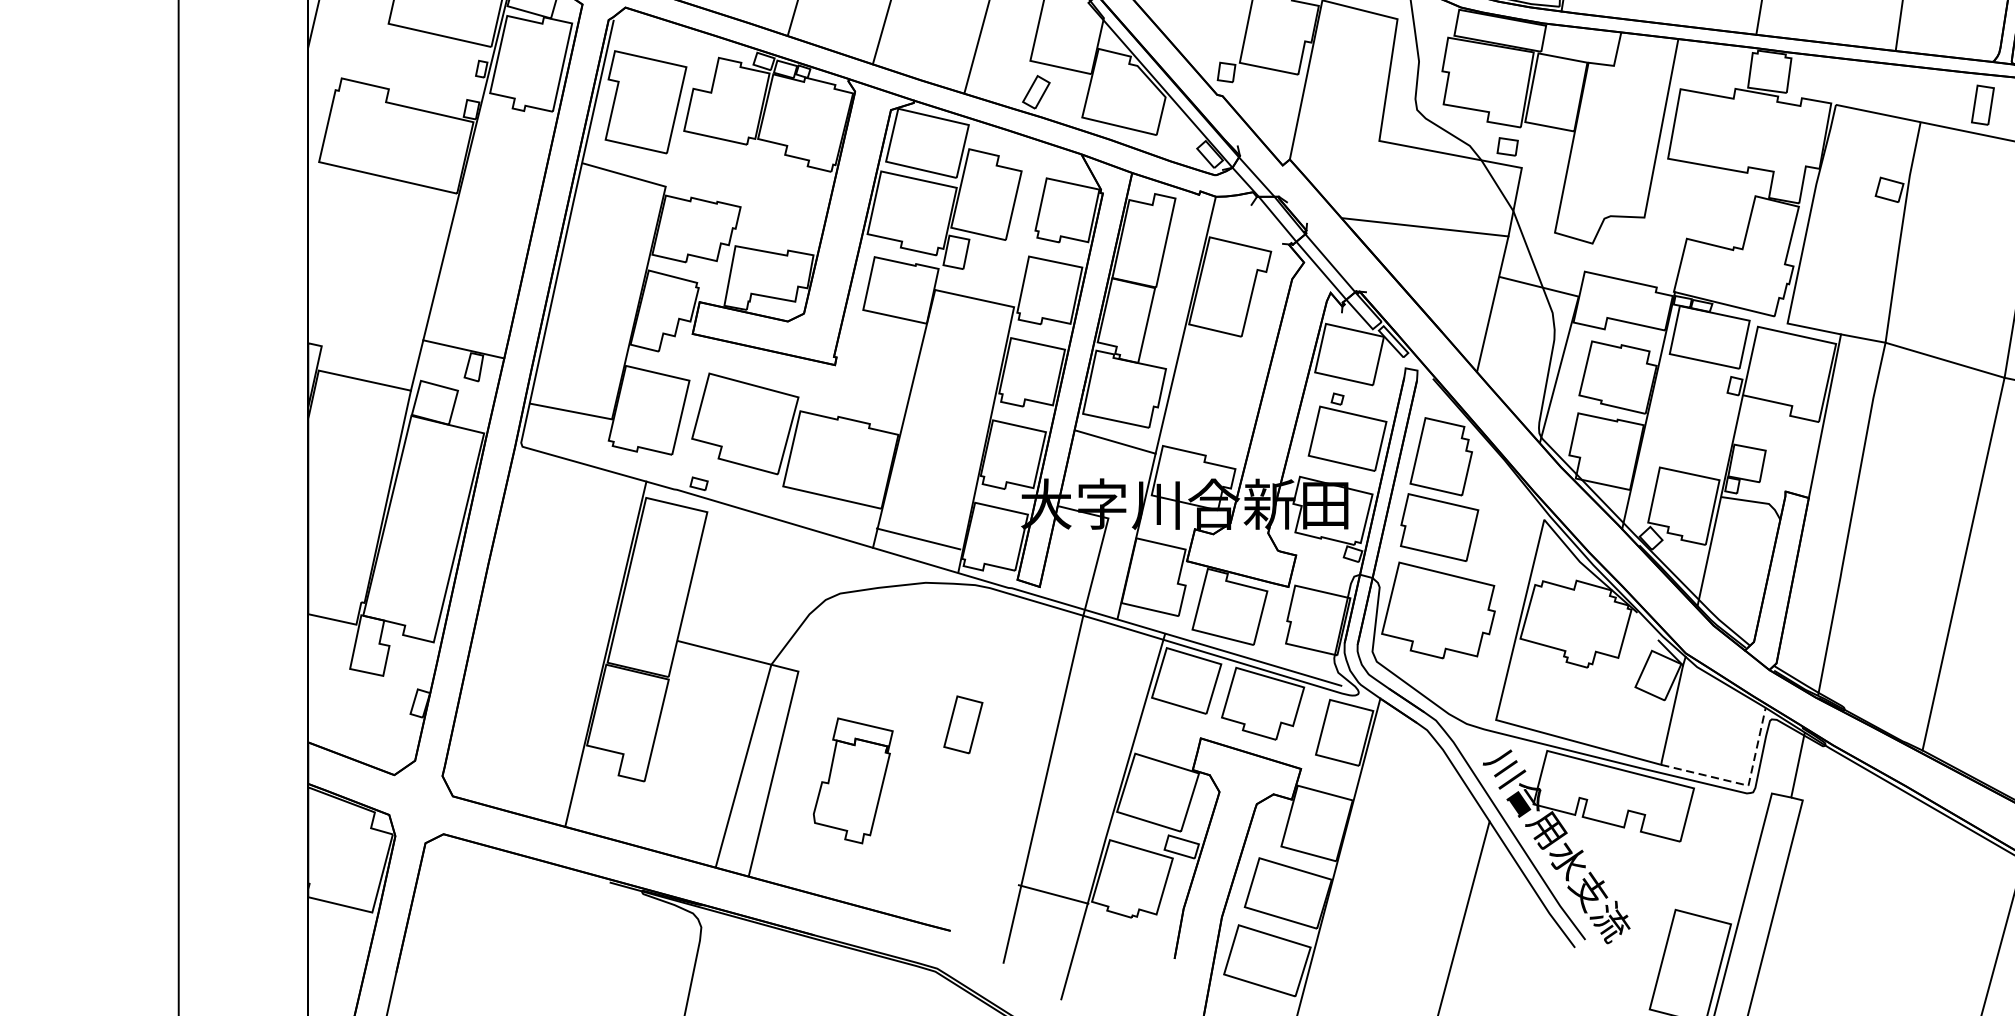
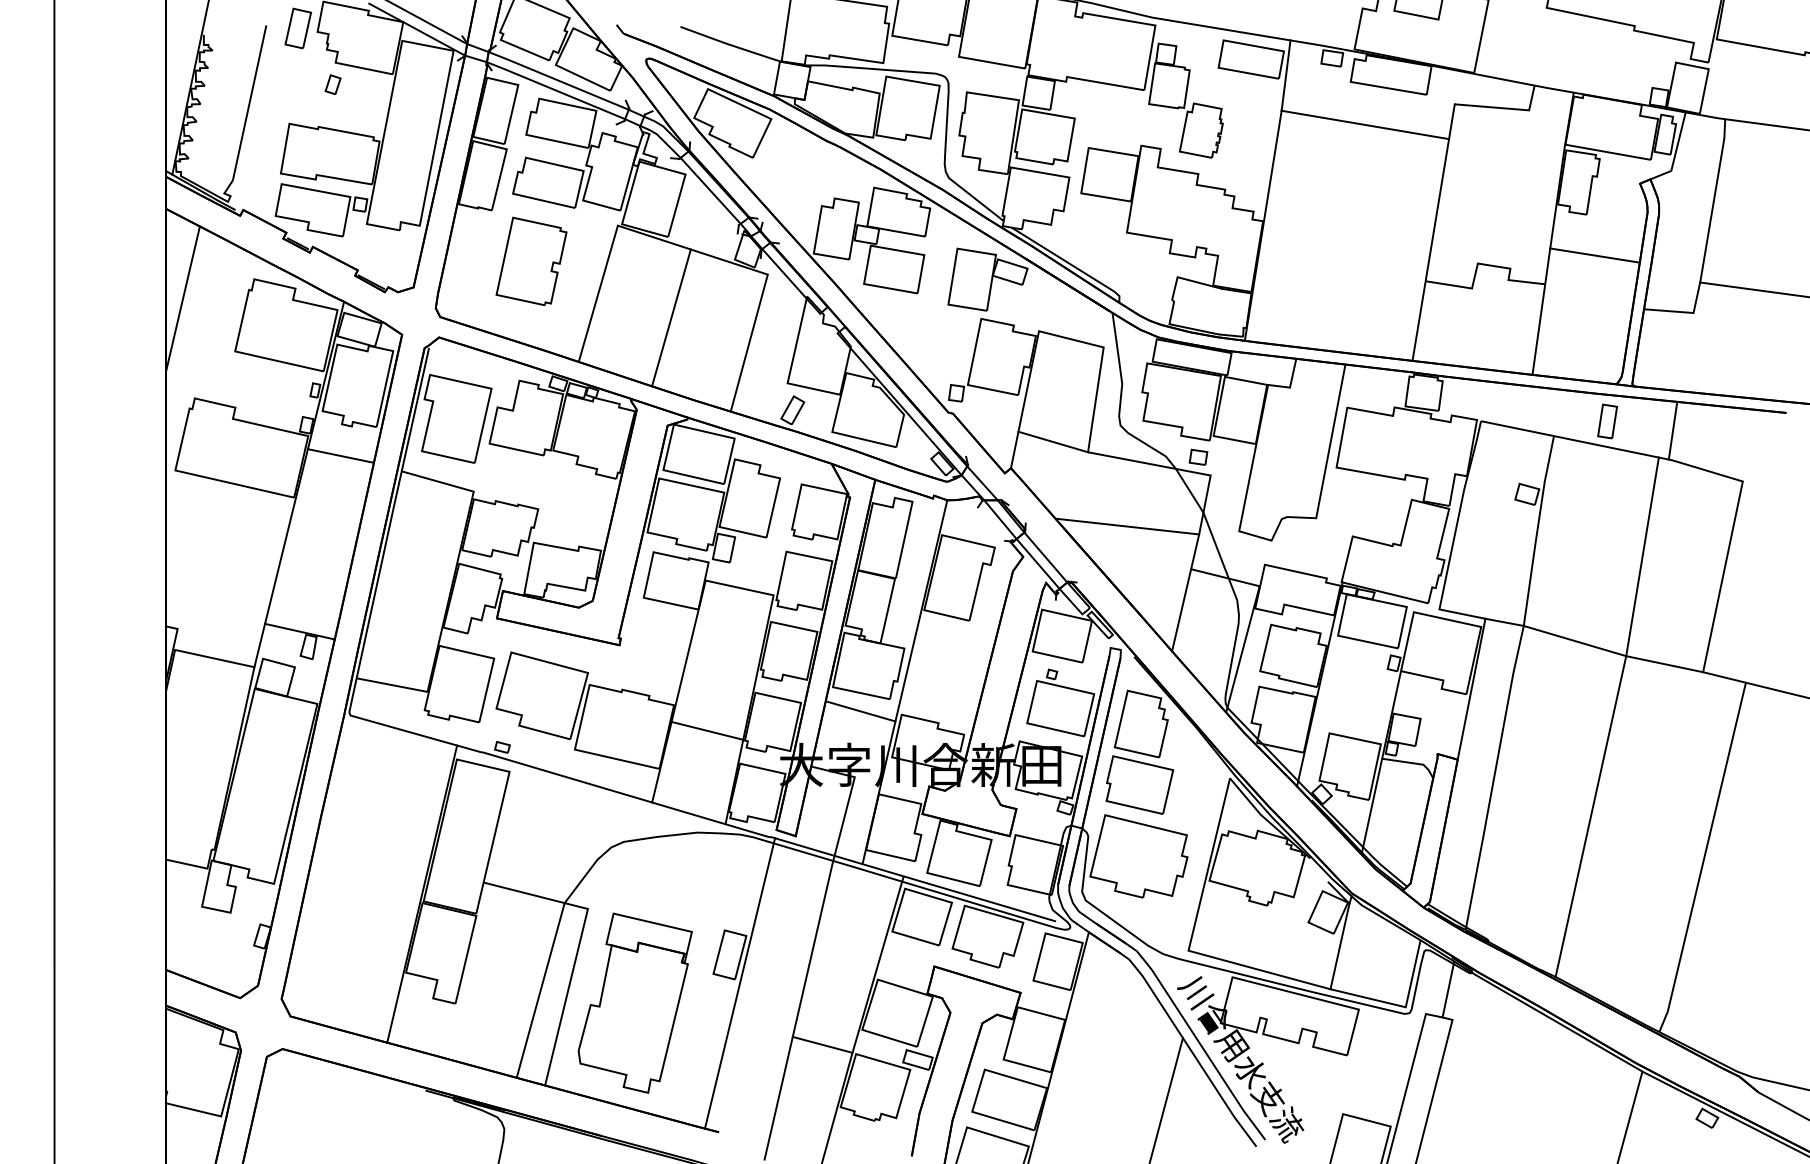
line: (1339, 128) -> (1053, 441), added
line: (510, 144) -> (340, 455), added
line: (918, 538) -> (707, 730), moved
line: (974, 758) -> (739, 983), added
part: (852, 780) -> (634, 1002), size x1.67
line: (1743, 784) -> (1401, 1006), dashed -> solid
line: (1053, 894) -> (822, 1044), moved

